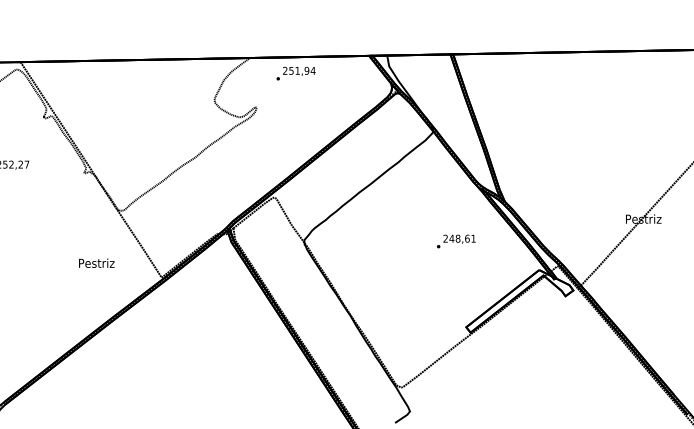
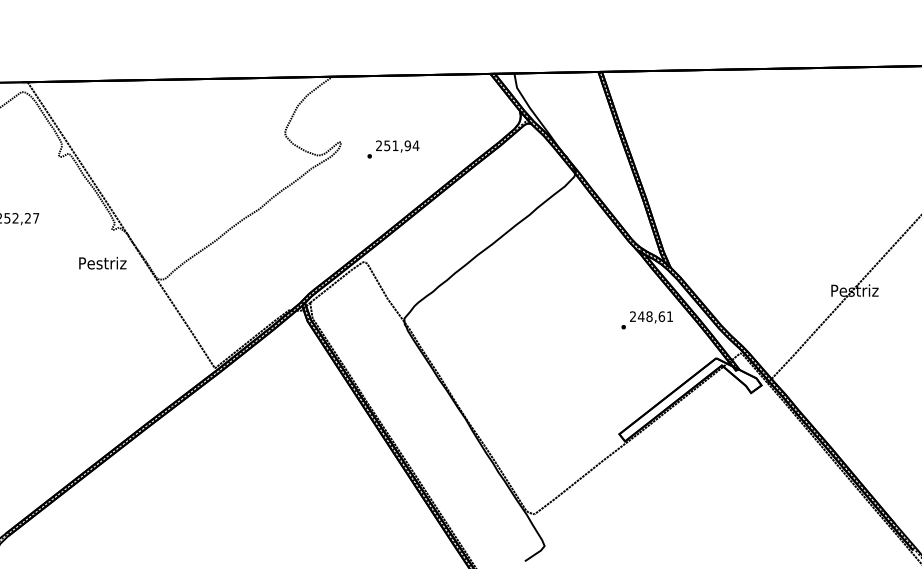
text: (296, 73) -> (393, 149), moved
text: (455, 241) -> (646, 320), moved
text: (96, 263) -> (102, 263), moved

